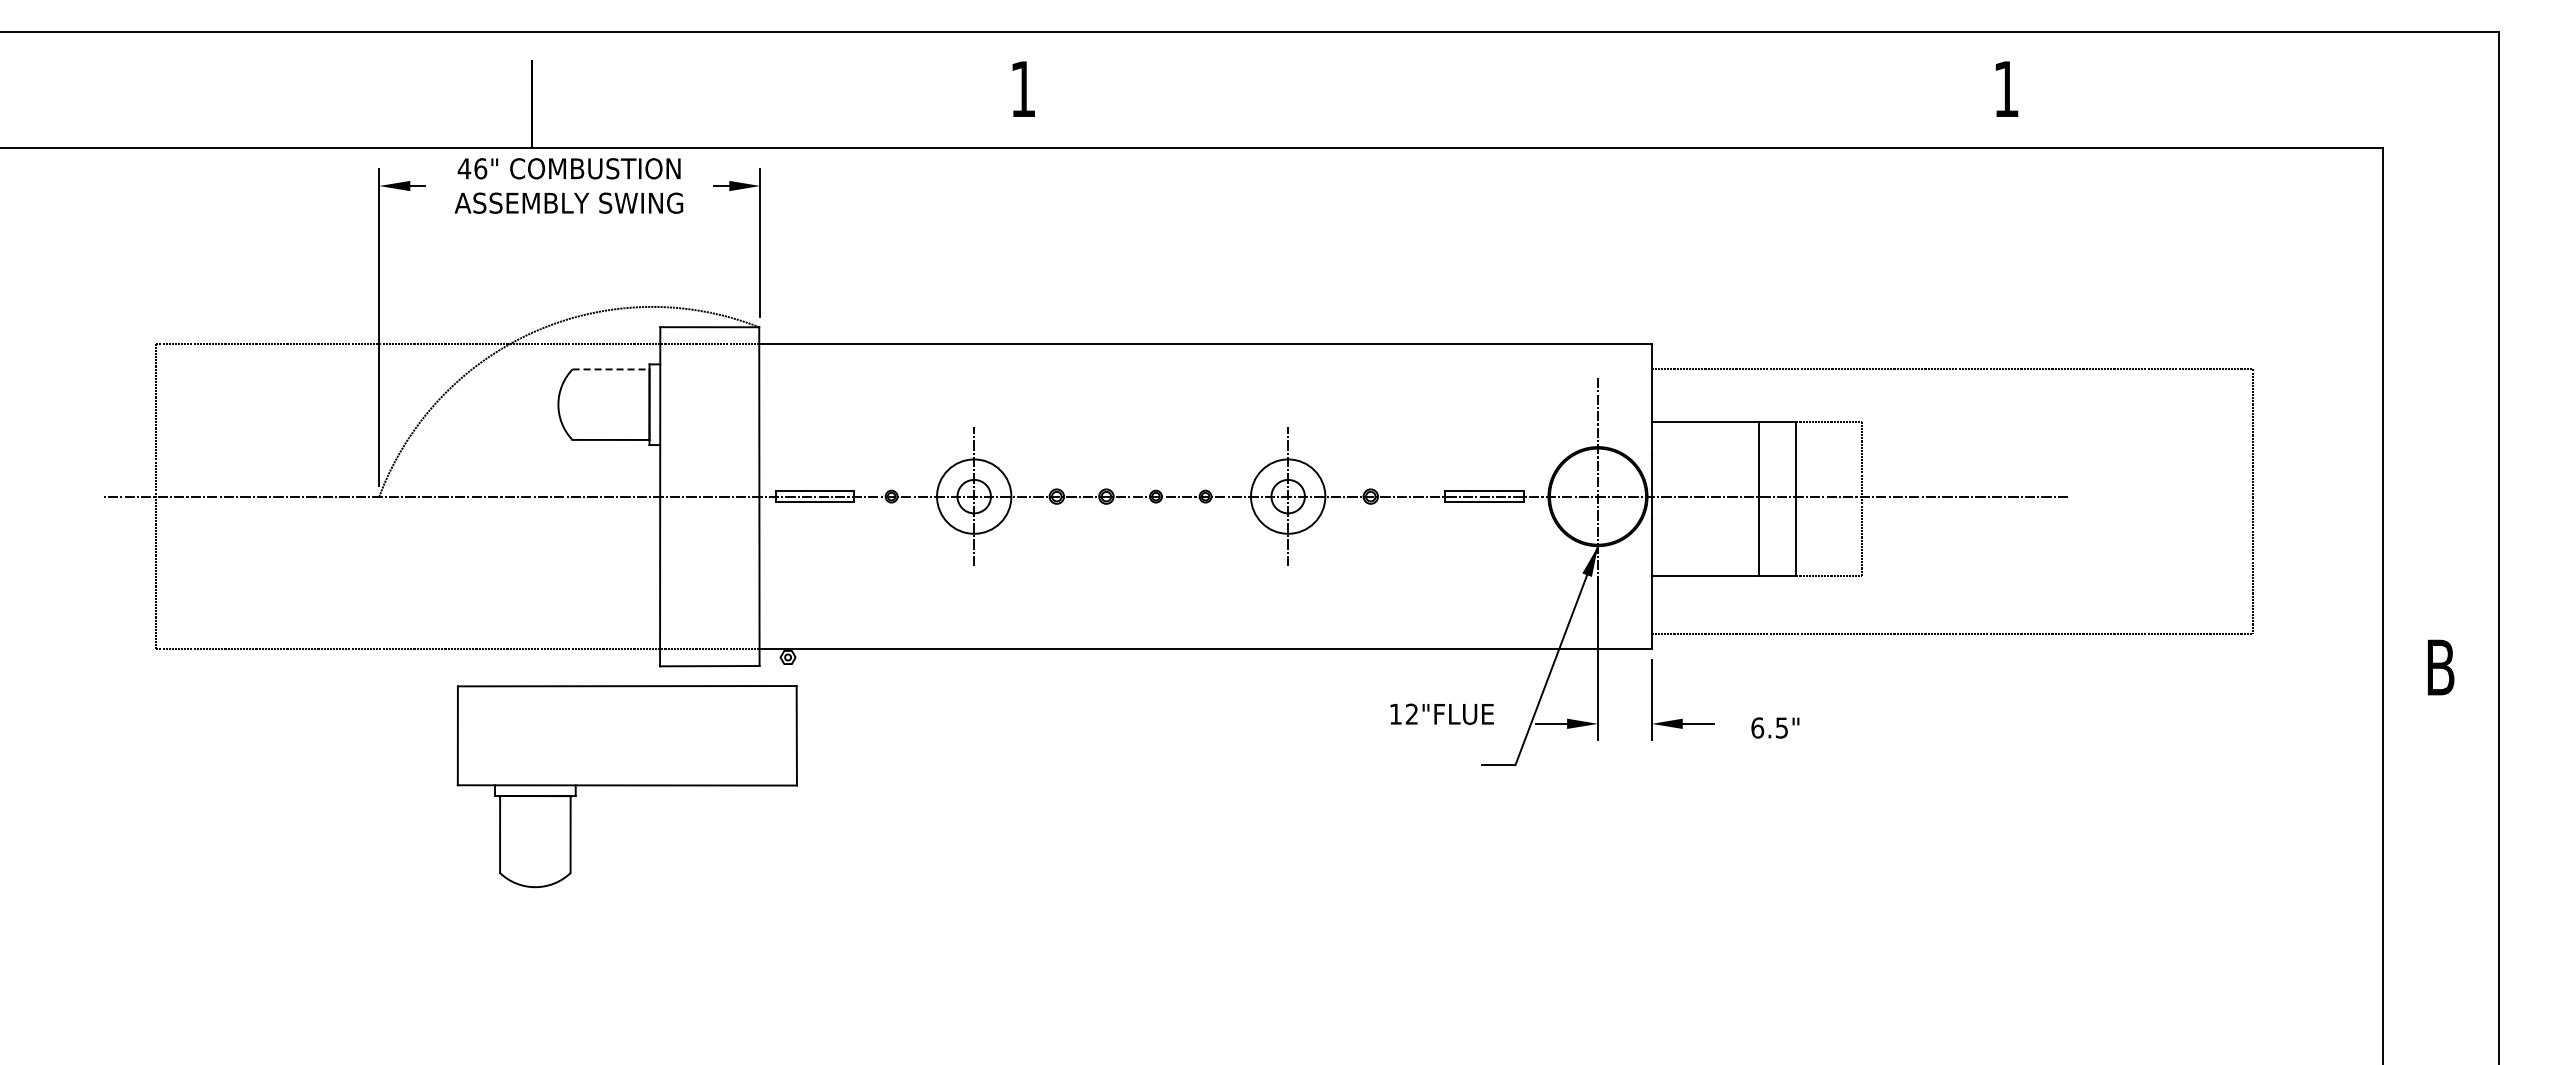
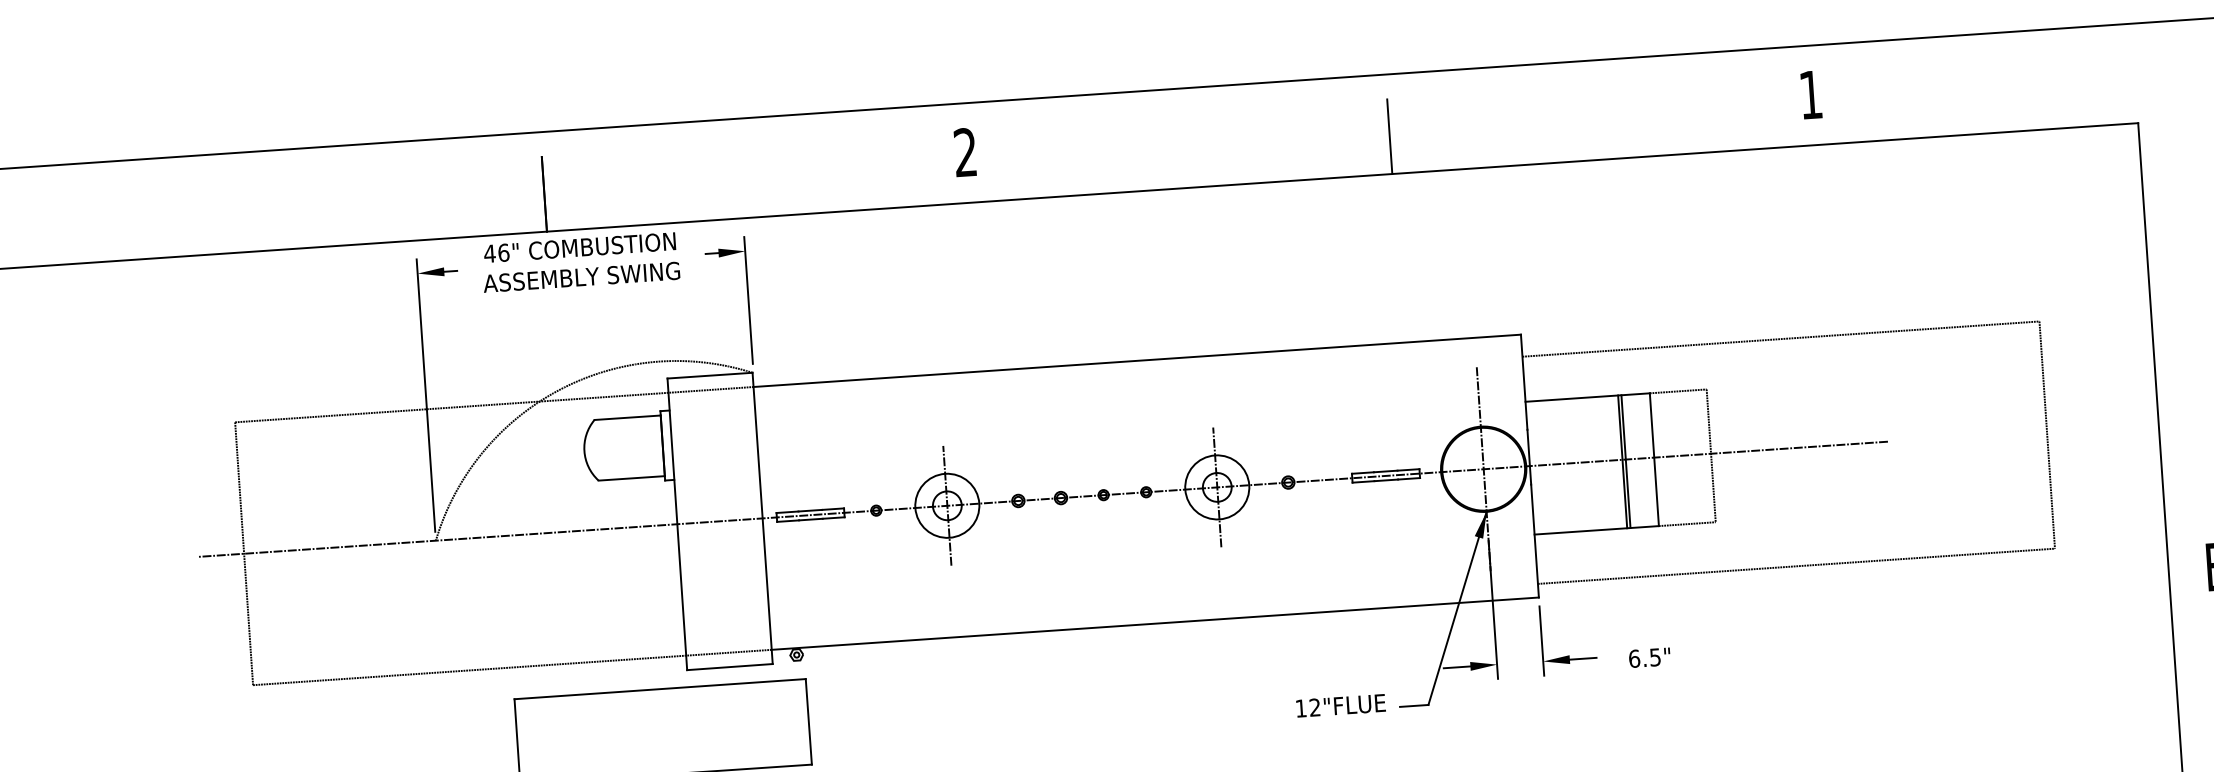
text: (1022, 88) -> (964, 152), 1 -> 2
line: (1515, 103) -> (1389, 136), added
line: (611, 369) -> (628, 417), dashed -> solid
line: (1763, 498) -> (1626, 461), added
text: (1441, 713) -> (1340, 705), moved

